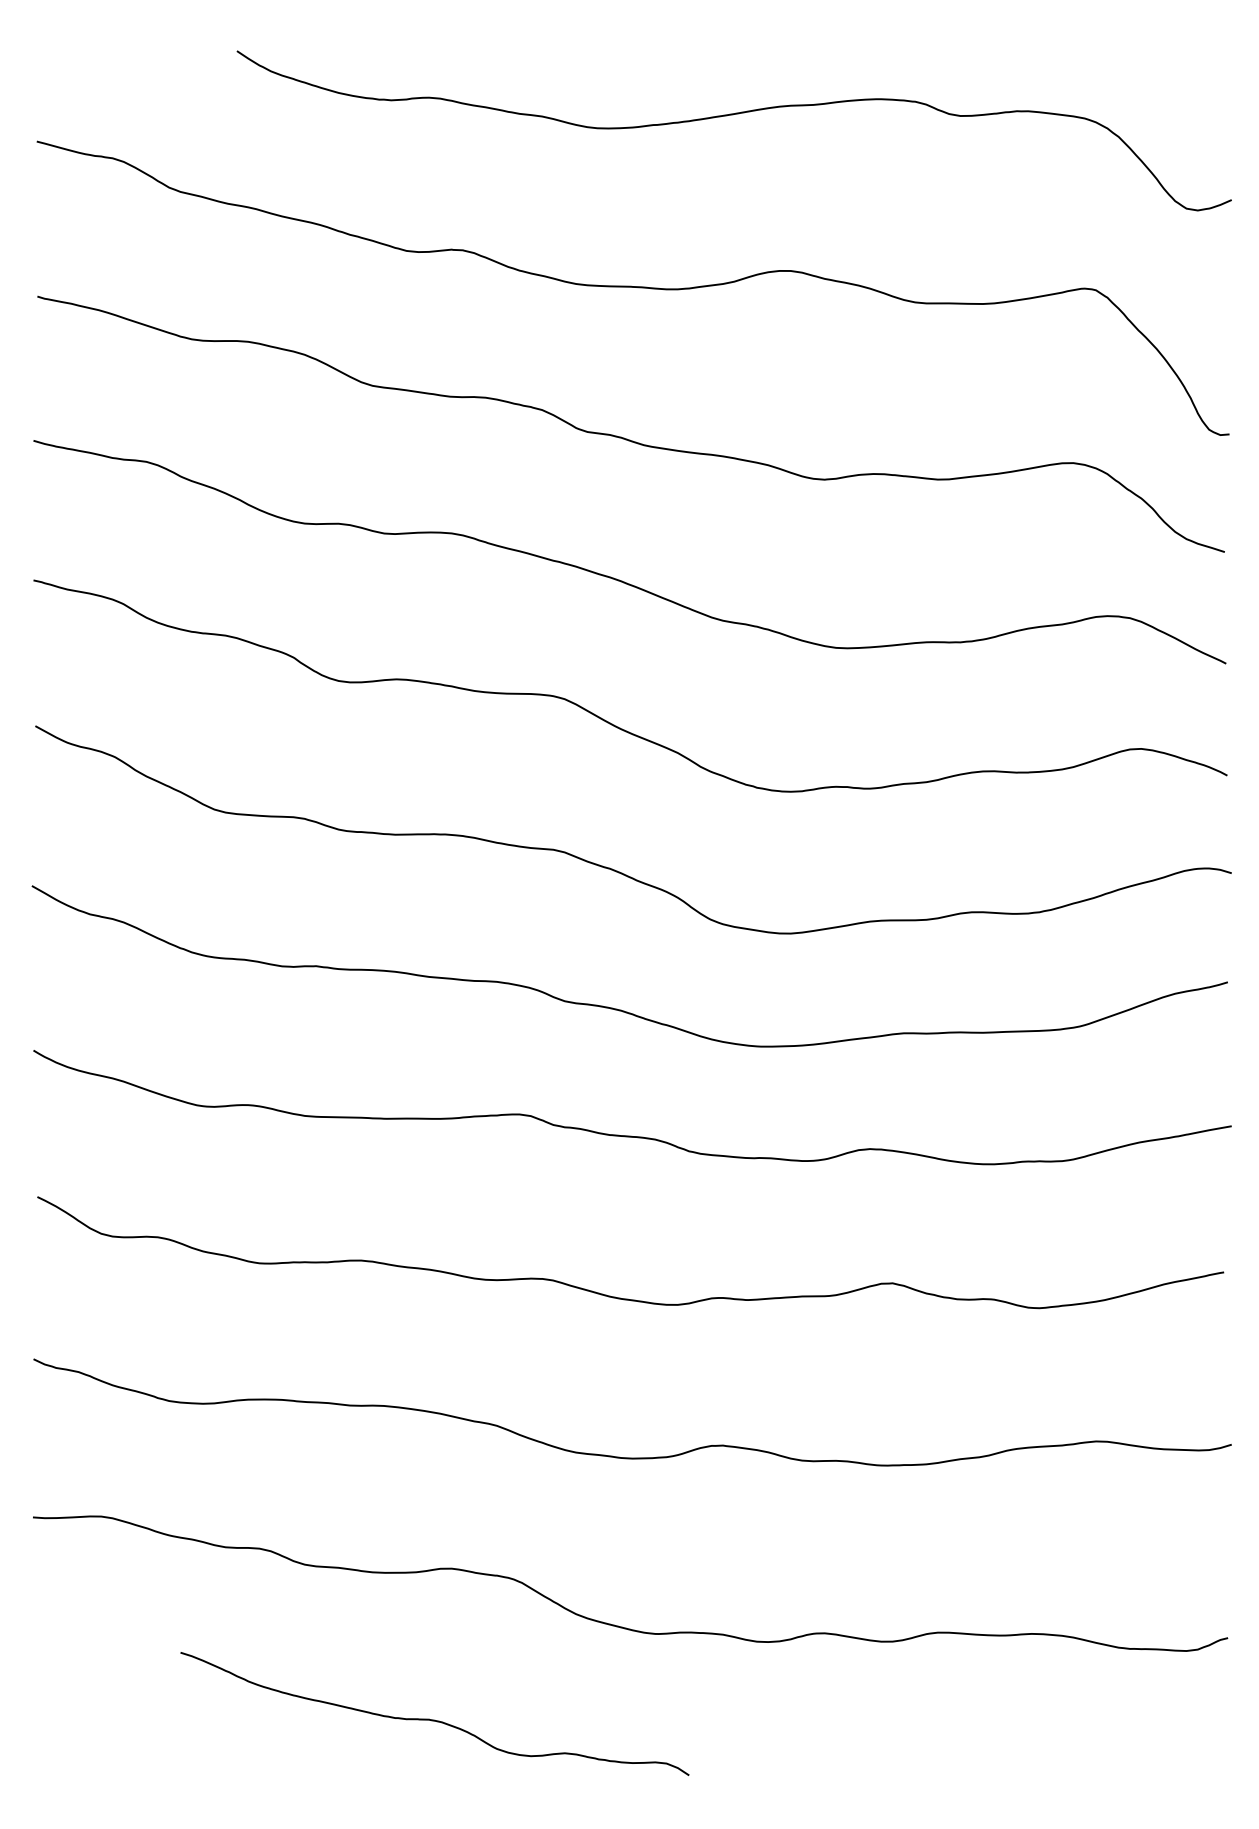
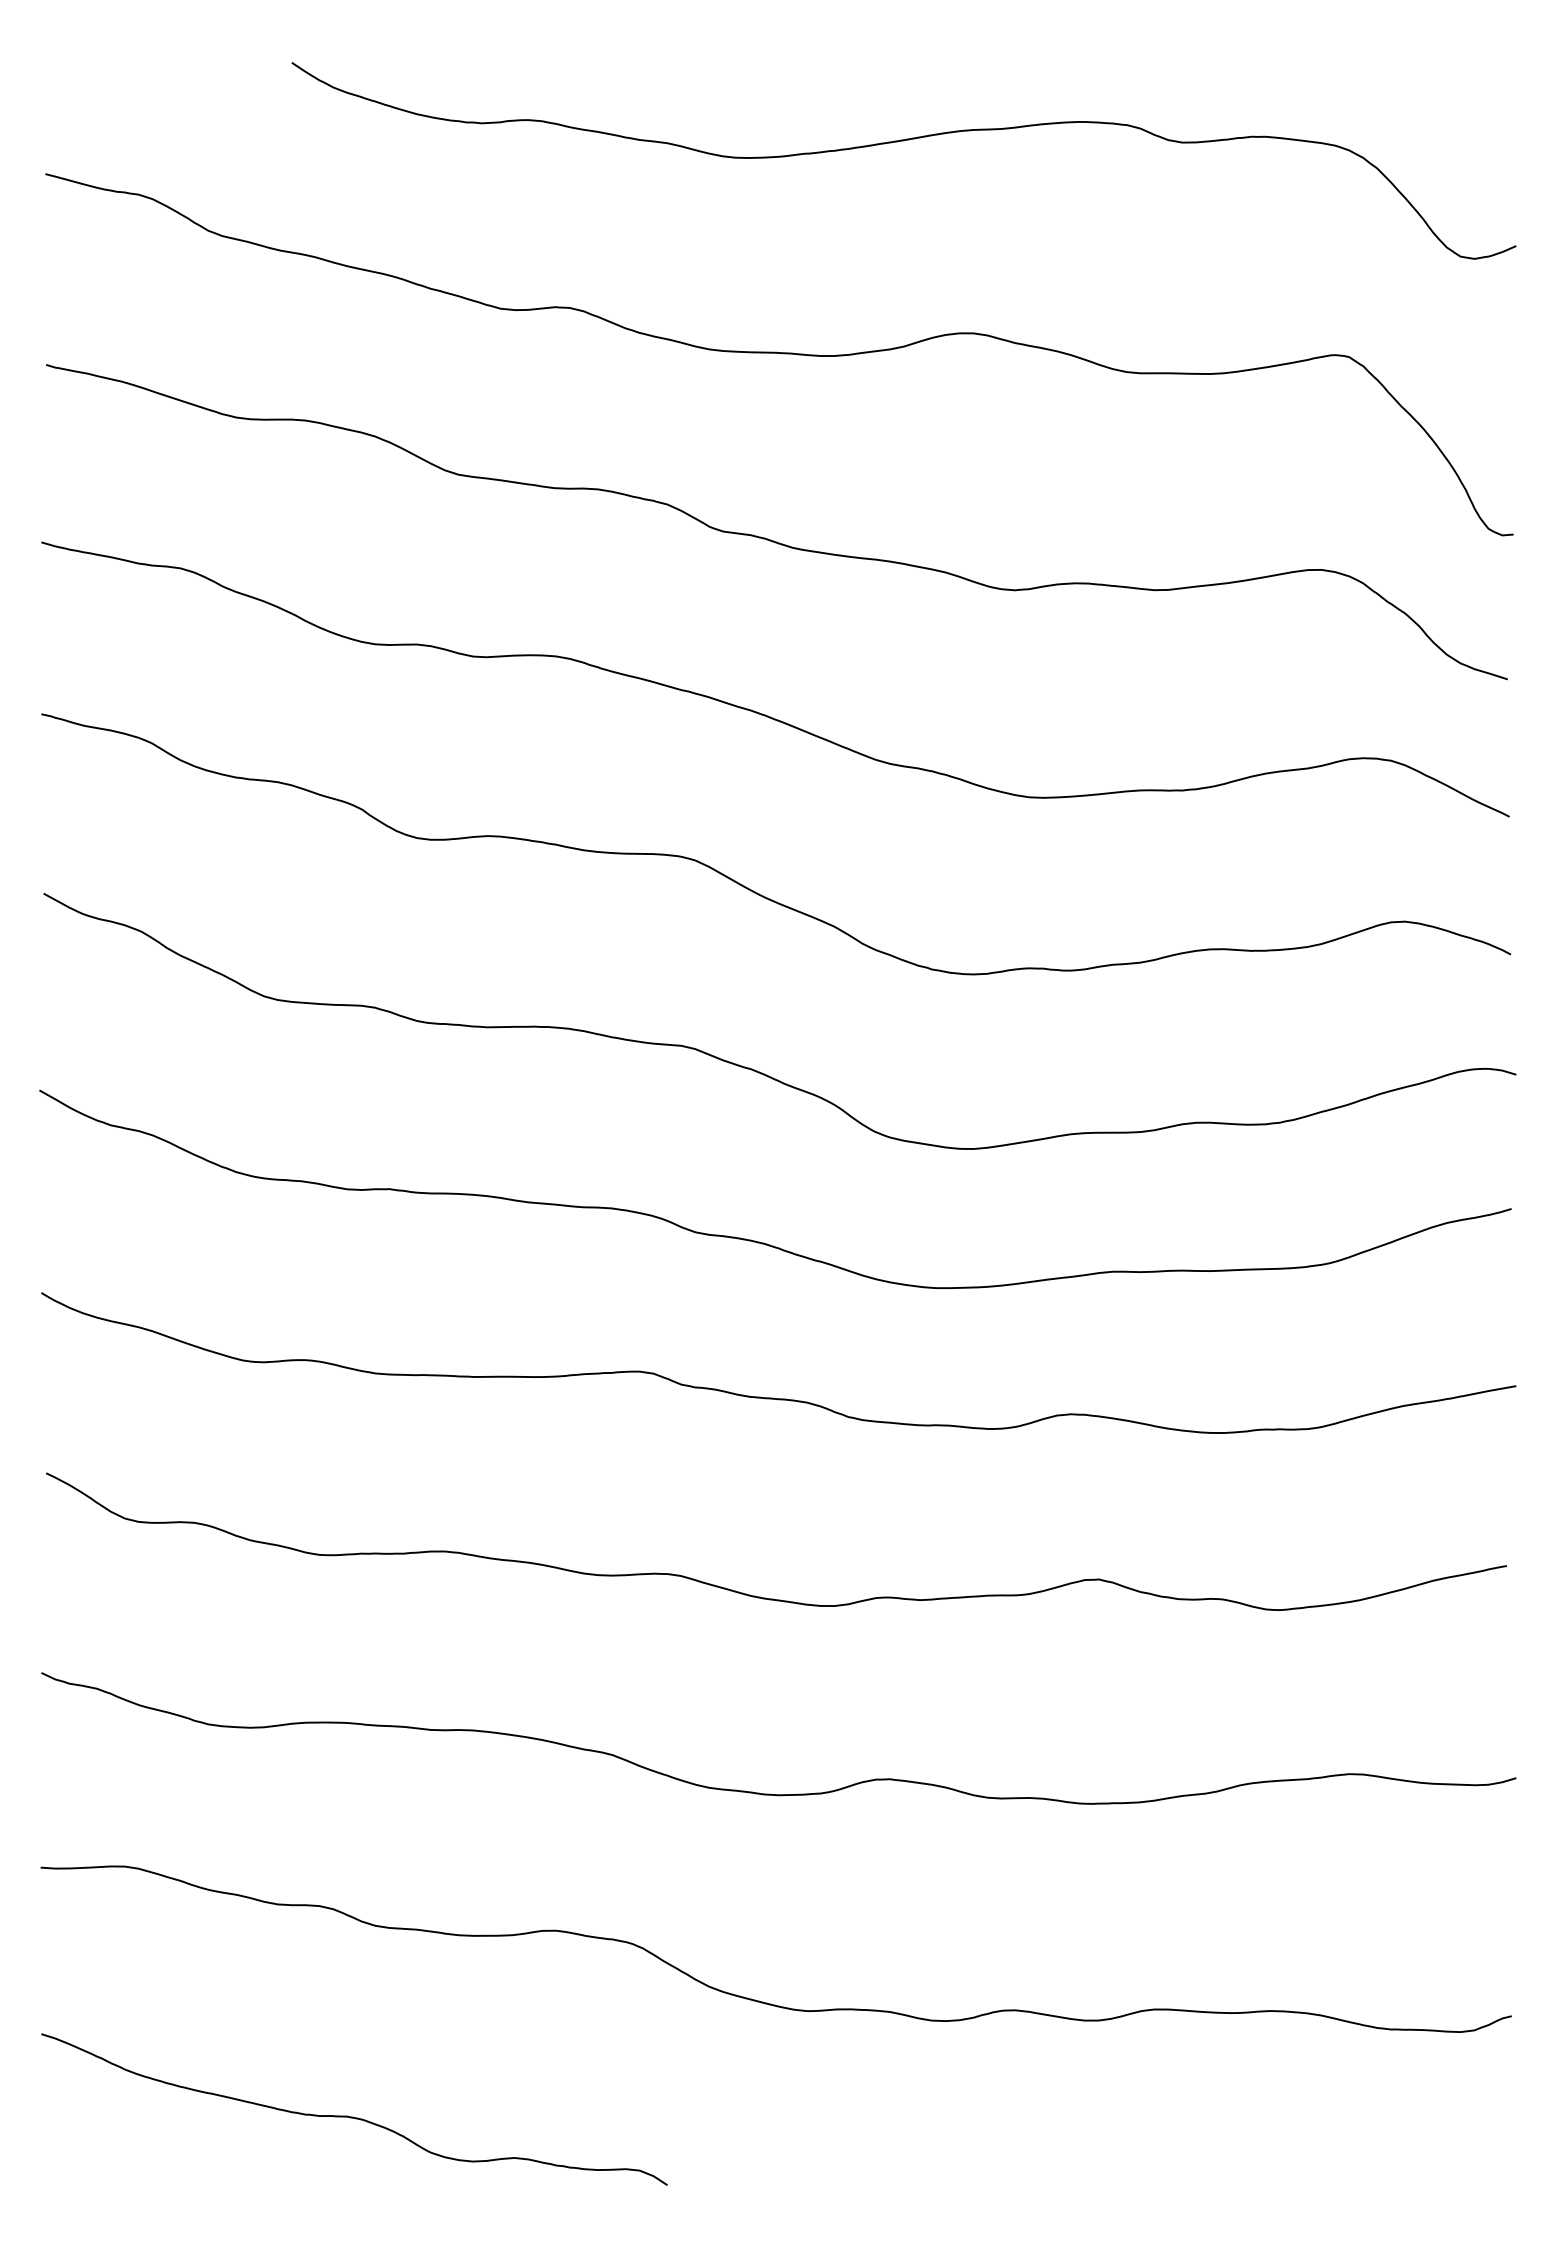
curve: (434, 1719) -> (353, 2116), moved

